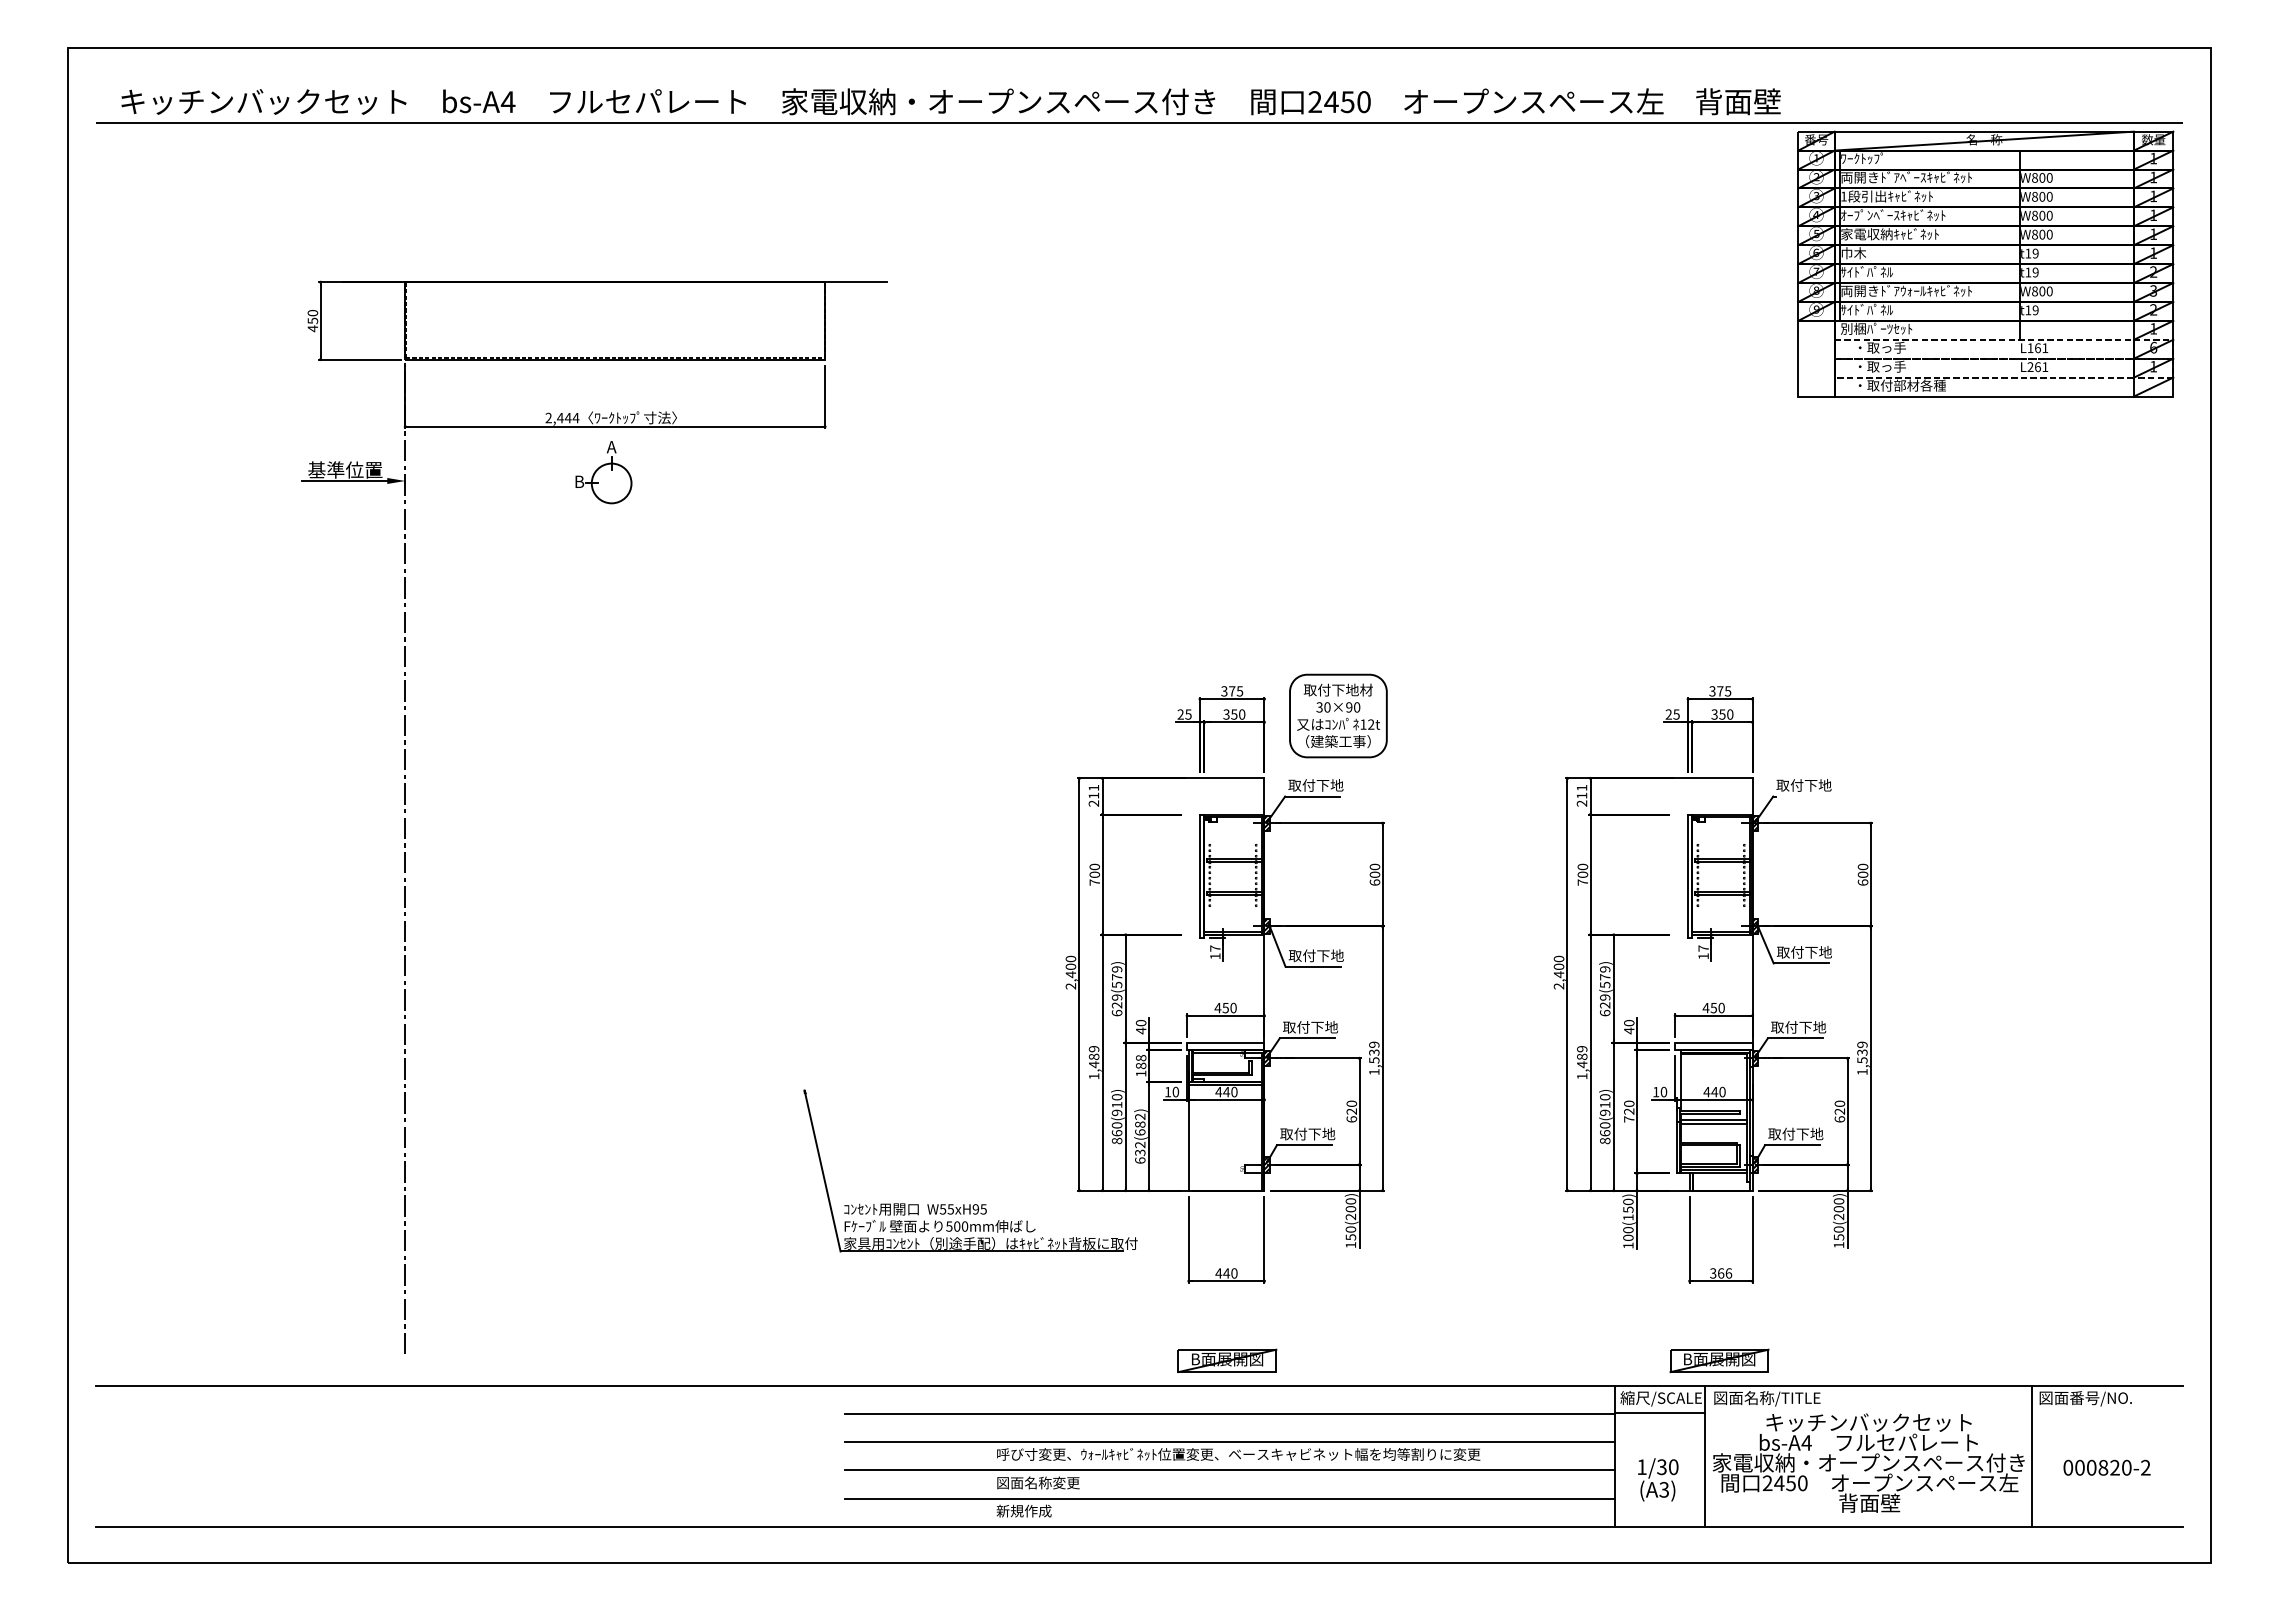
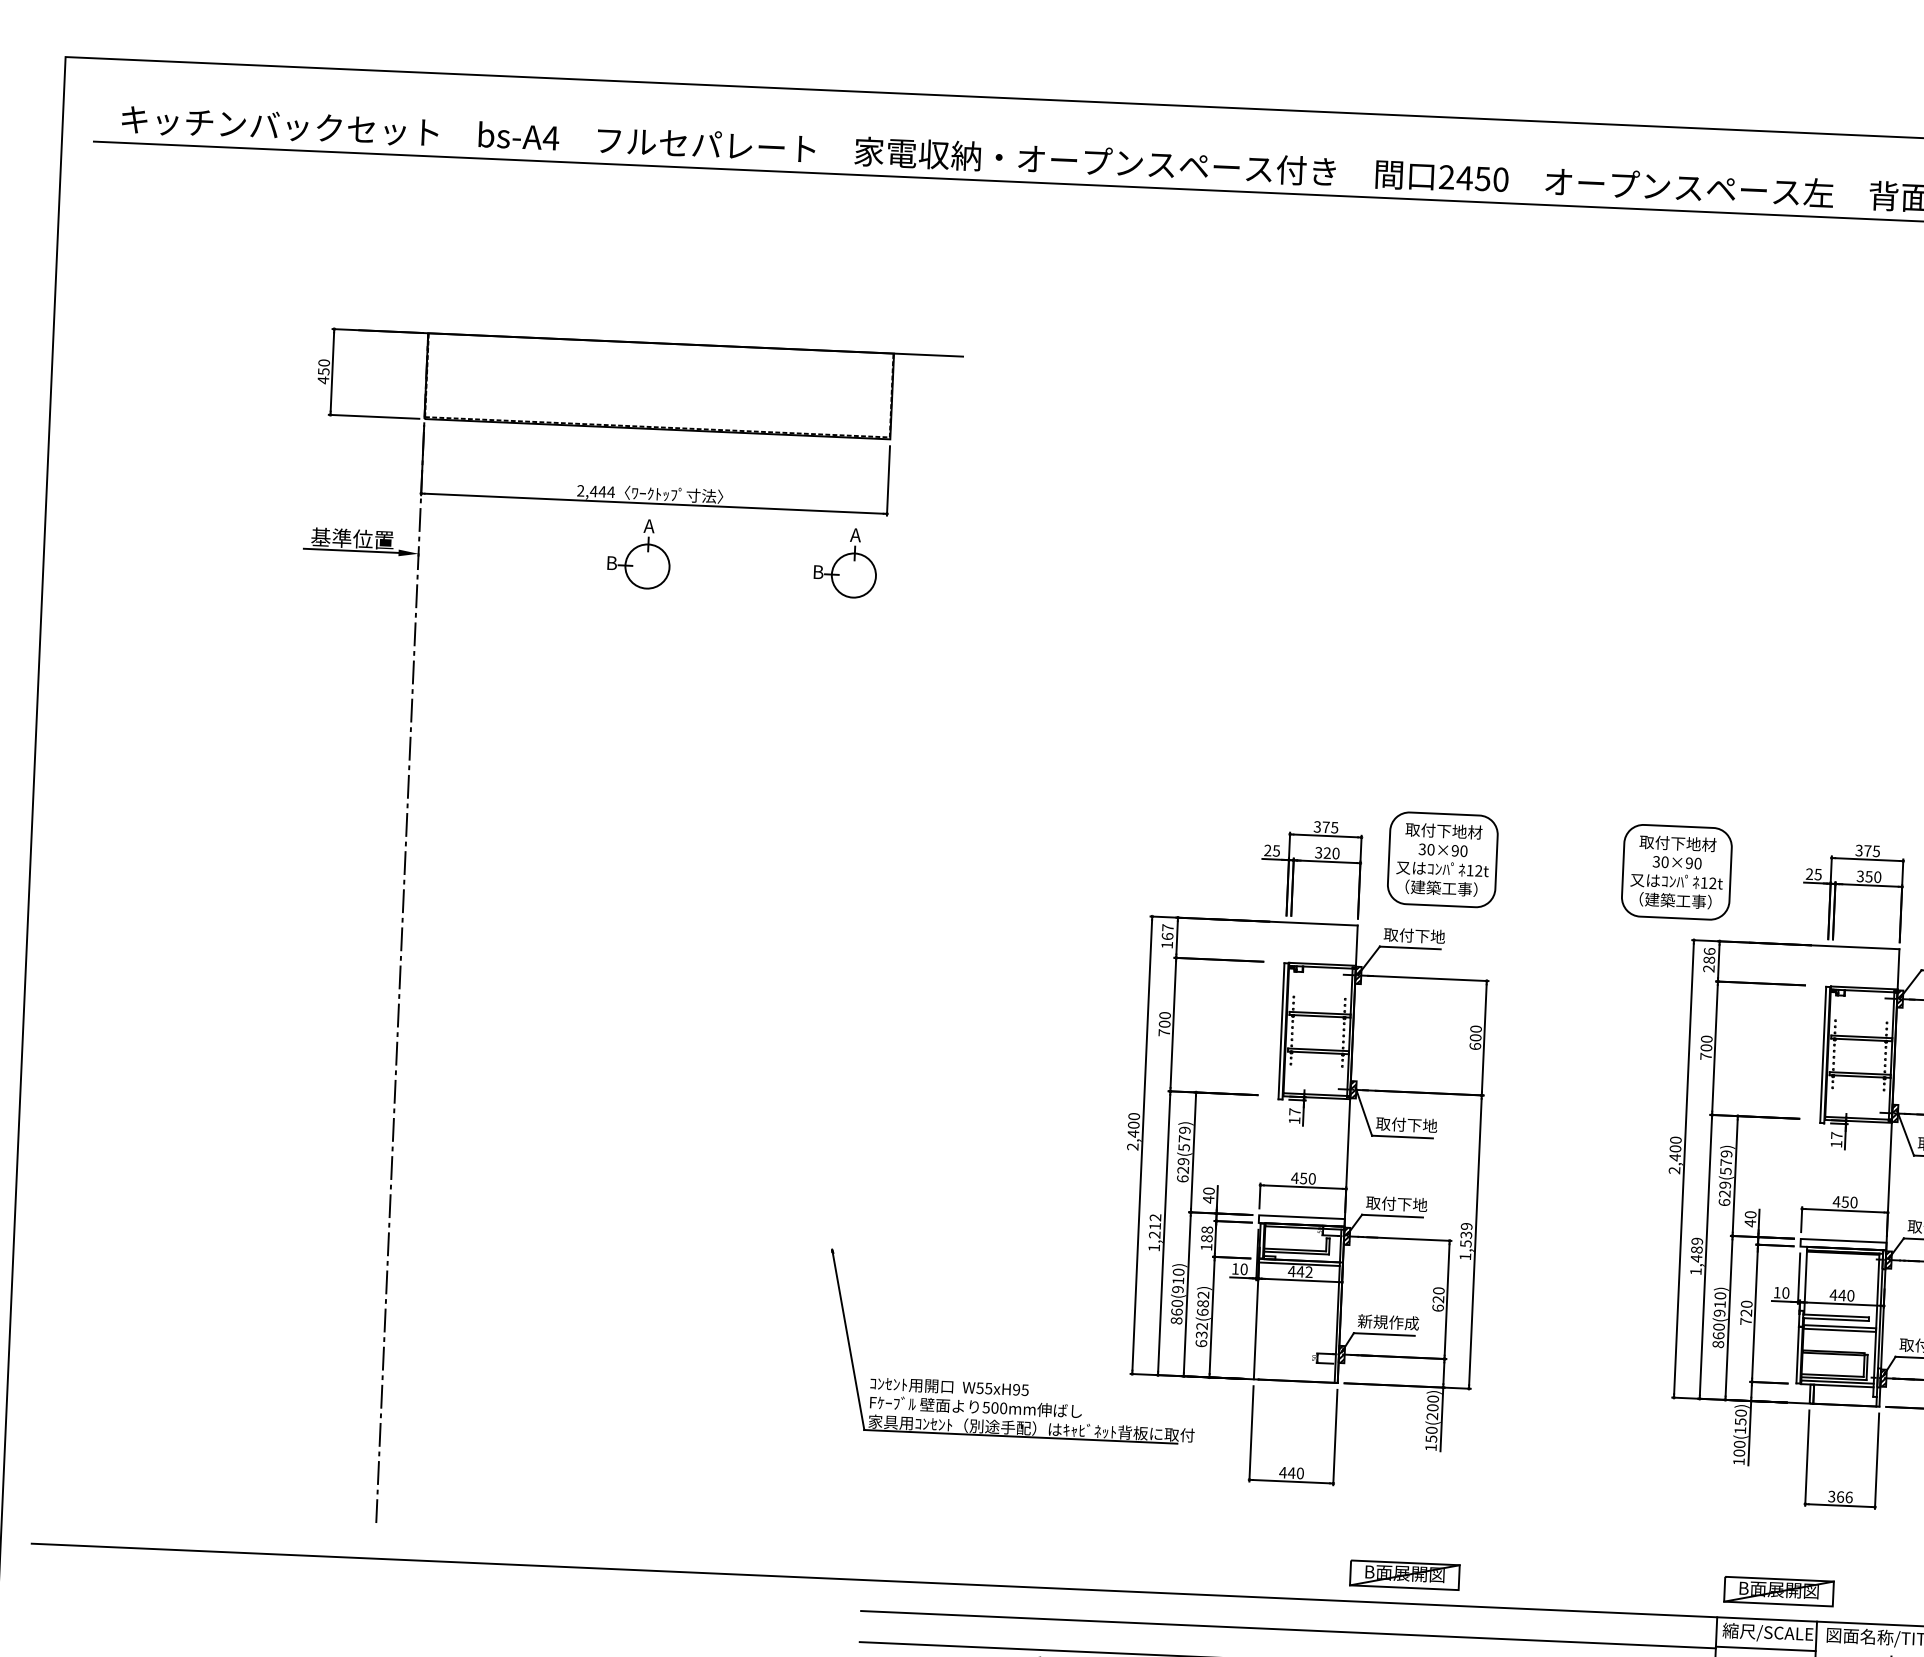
part: (789, 472) -> (845, 562), added
text: (1234, 714) -> (1327, 853), 350 -> 320
part: (1549, 717) -> (1677, 871), added
text: (1581, 791) -> (1708, 955), 211 -> 286
text: (1093, 795) -> (1167, 936), 211 -> 167
text: (1093, 1057) -> (1154, 1226), 1,489 -> 1,212
text: (1234, 1092) -> (1309, 1272), 440 -> 442
text: (1307, 1133) -> (1388, 1321), 取付下地 -> 新規作成
part: (1227, 1360) -> (1405, 1574), moved
part: (1719, 1360) -> (1779, 1591), moved

